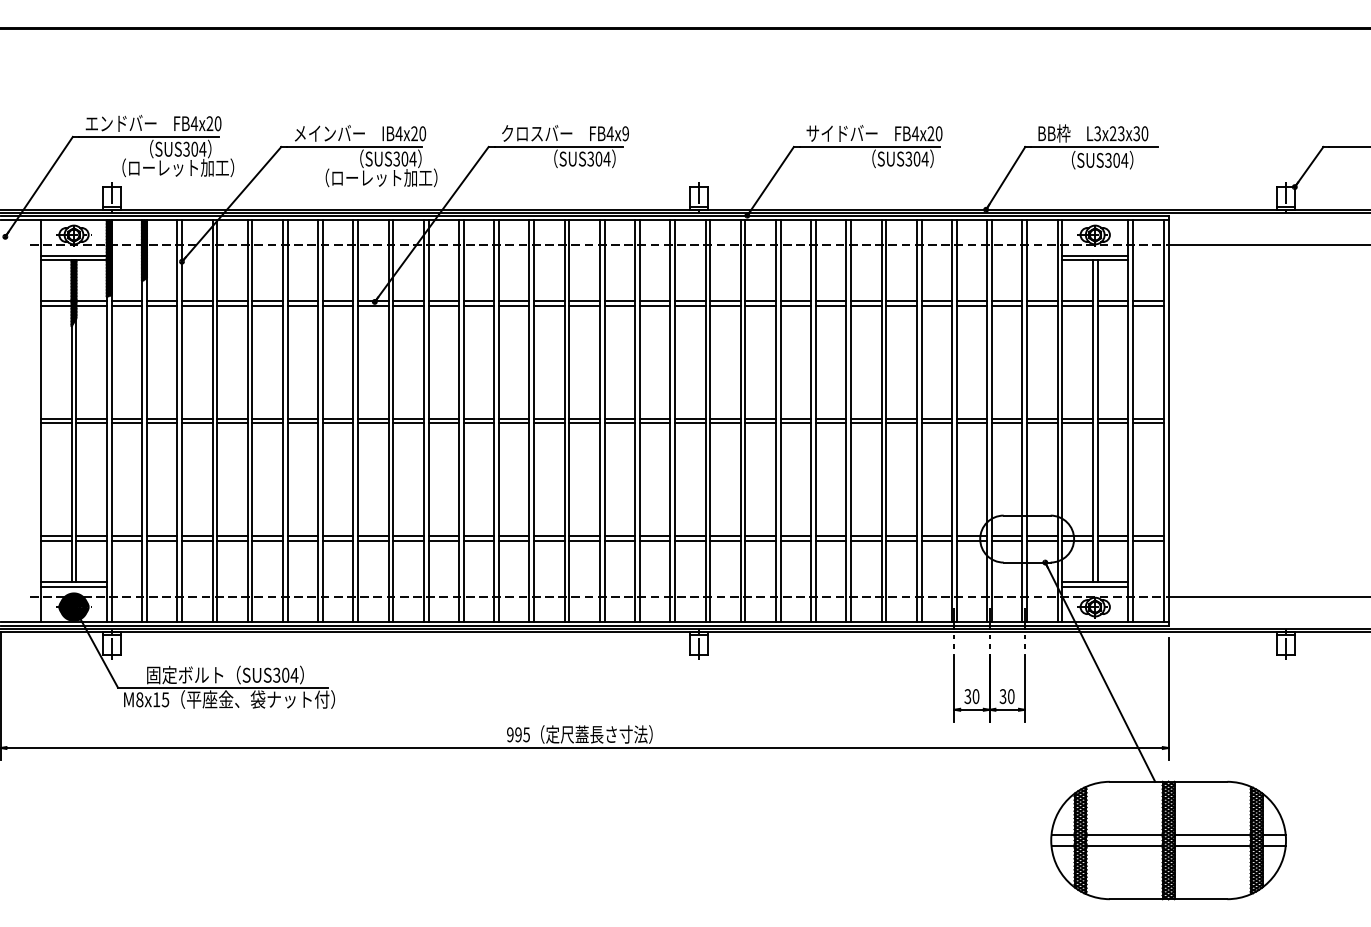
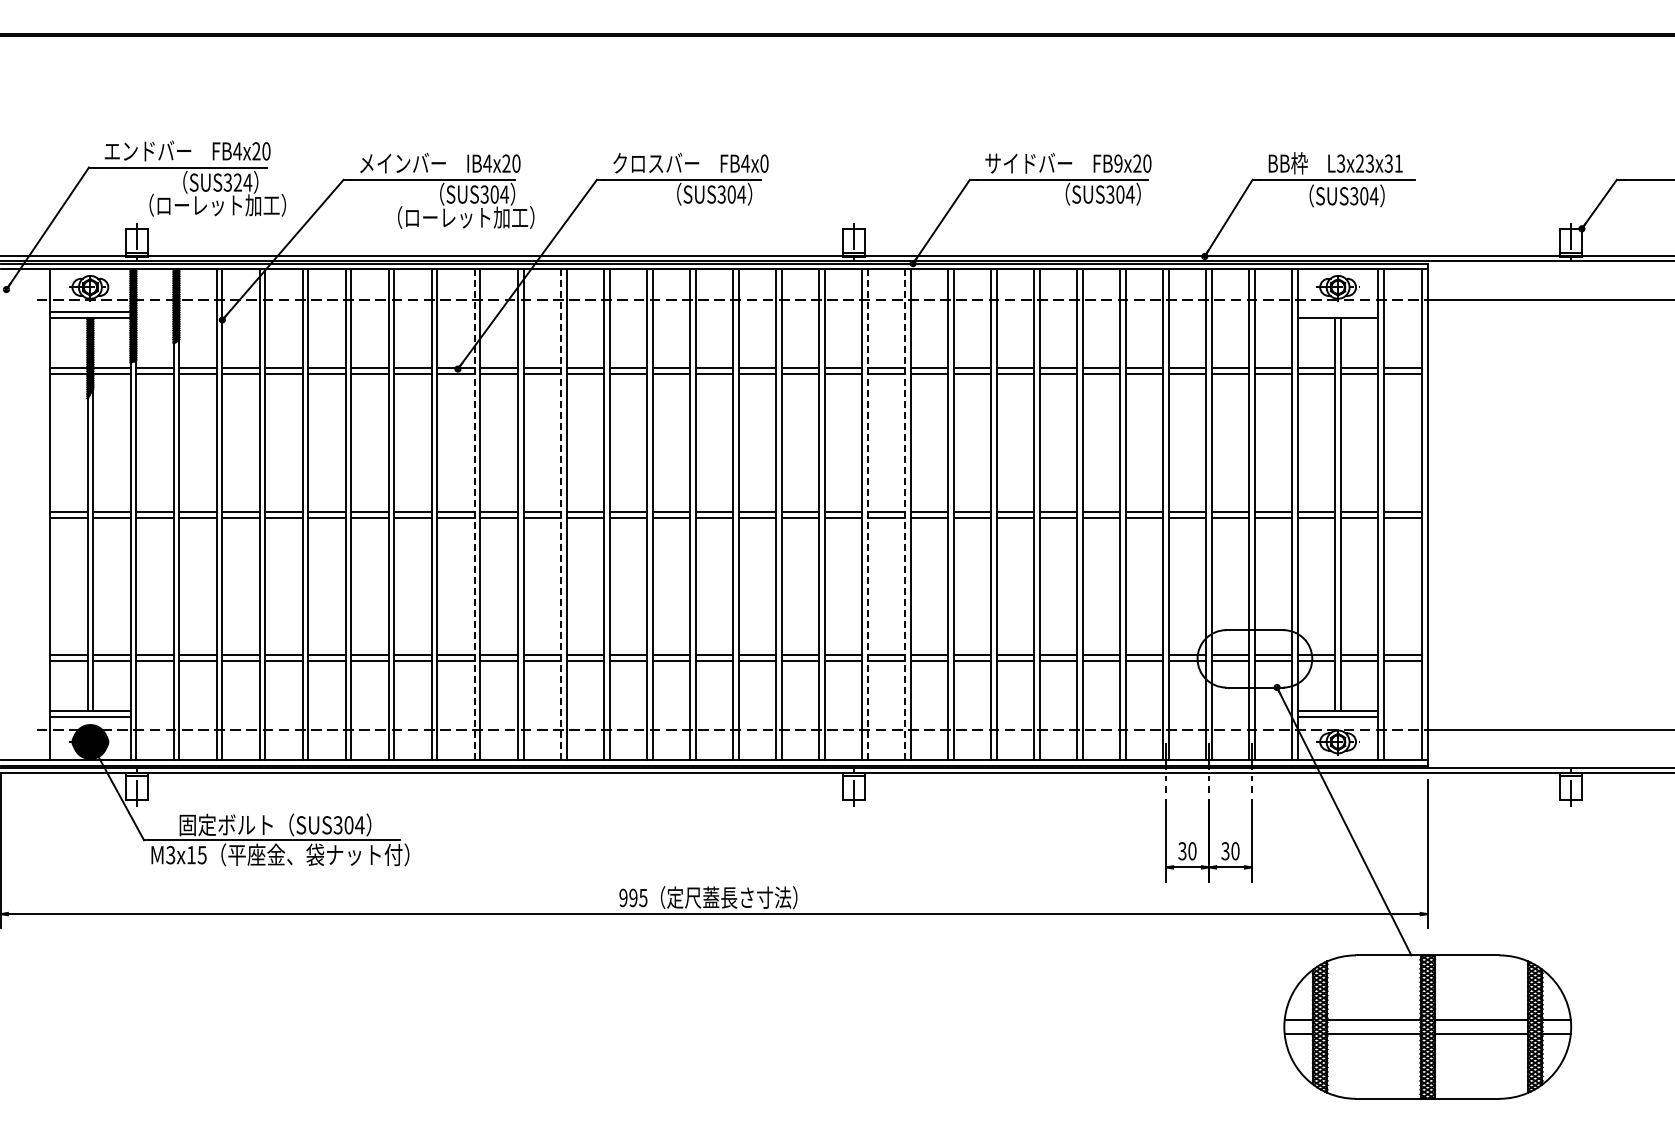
text: (625, 133) -> (764, 163), FB4x9 -> FB4x0
text: (915, 133) -> (1118, 163), FB4x20 -> FB9x20
text: (1144, 133) -> (1398, 163), L3x23x30 -> L3x23x31
text: (194, 149) -> (237, 182), SUS304 -> SUS324
line: (1094, 255) -> (1337, 312), removed
line: (388, 421) -> (474, 515), solid -> dashed
line: (458, 421) -> (560, 515), solid -> dashed
line: (710, 421) -> (867, 515), solid -> dashed
line: (741, 421) -> (905, 515), solid -> dashed
text: (139, 700) -> (170, 855), M8x15 -> M3x15

